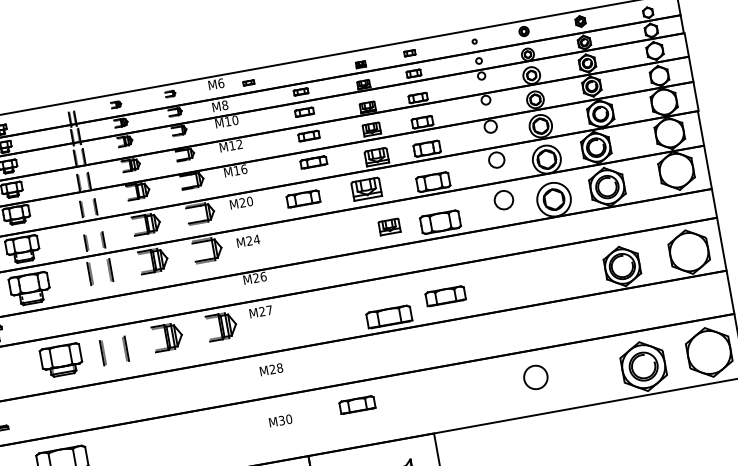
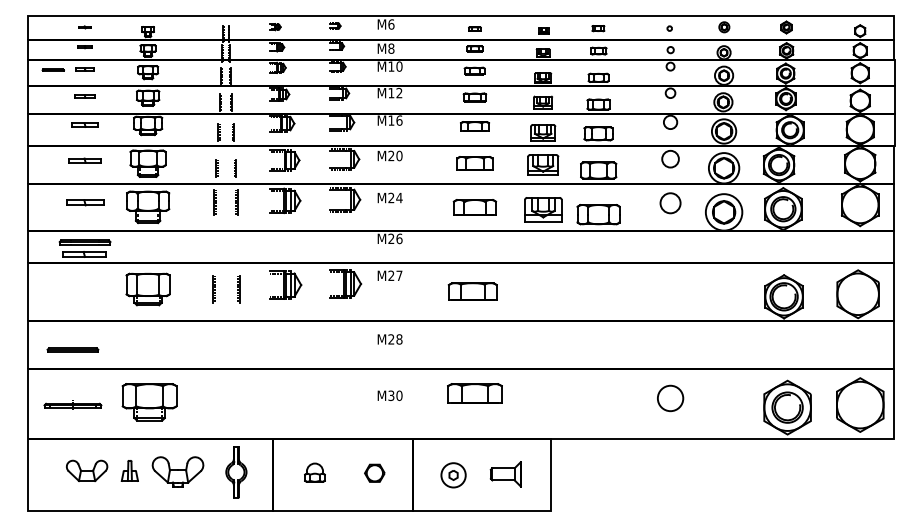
part: (248, 82) -> (474, 28), moved
part: (366, 188) -> (543, 164), moved
part: (303, 199) -> (474, 163), moved
part: (389, 226) -> (543, 209), size x1.67
part: (445, 296) -> (474, 207), moved
part: (388, 316) -> (472, 291), moved
part: (61, 360) -> (147, 289), moved
part: (356, 404) -> (474, 393), size x1.43

